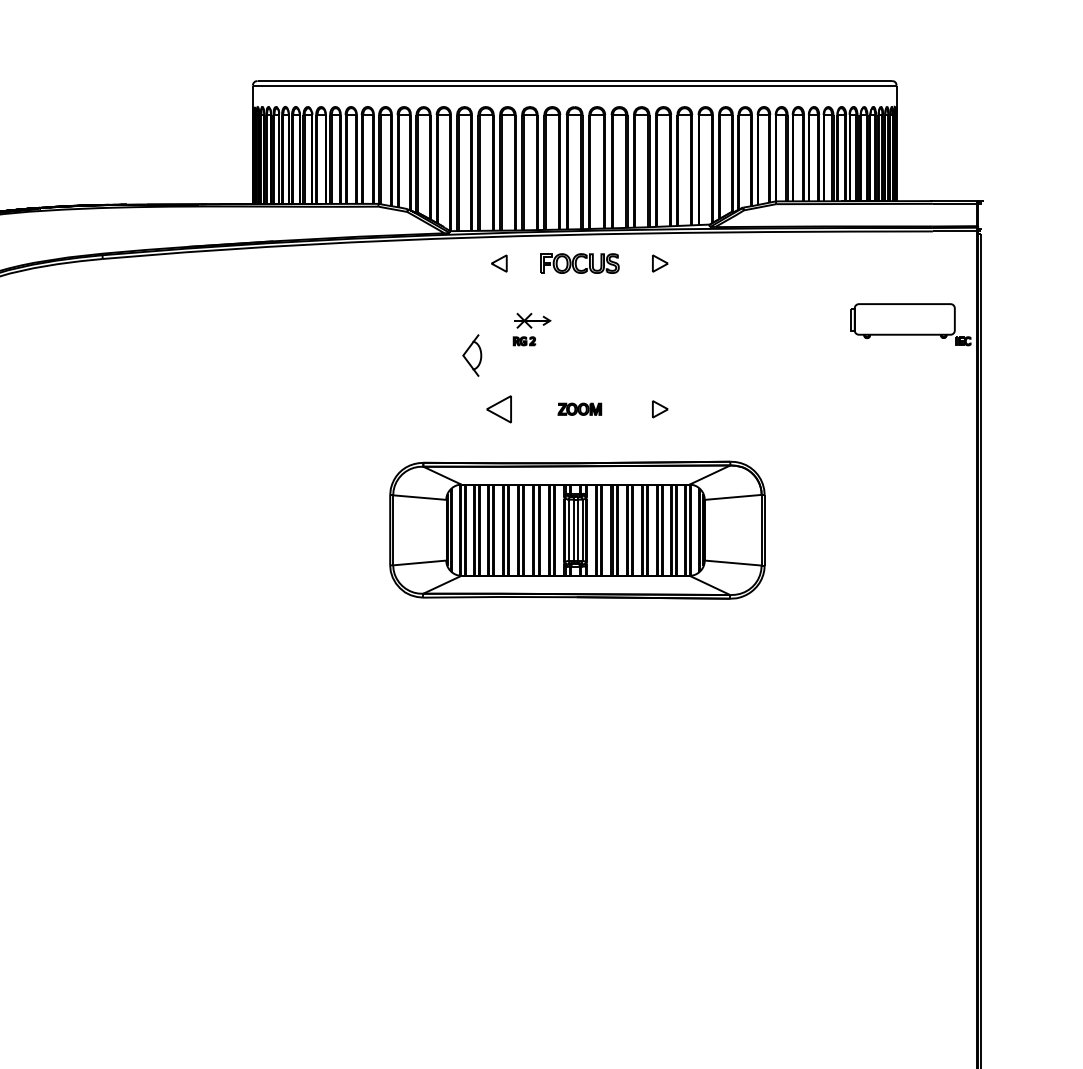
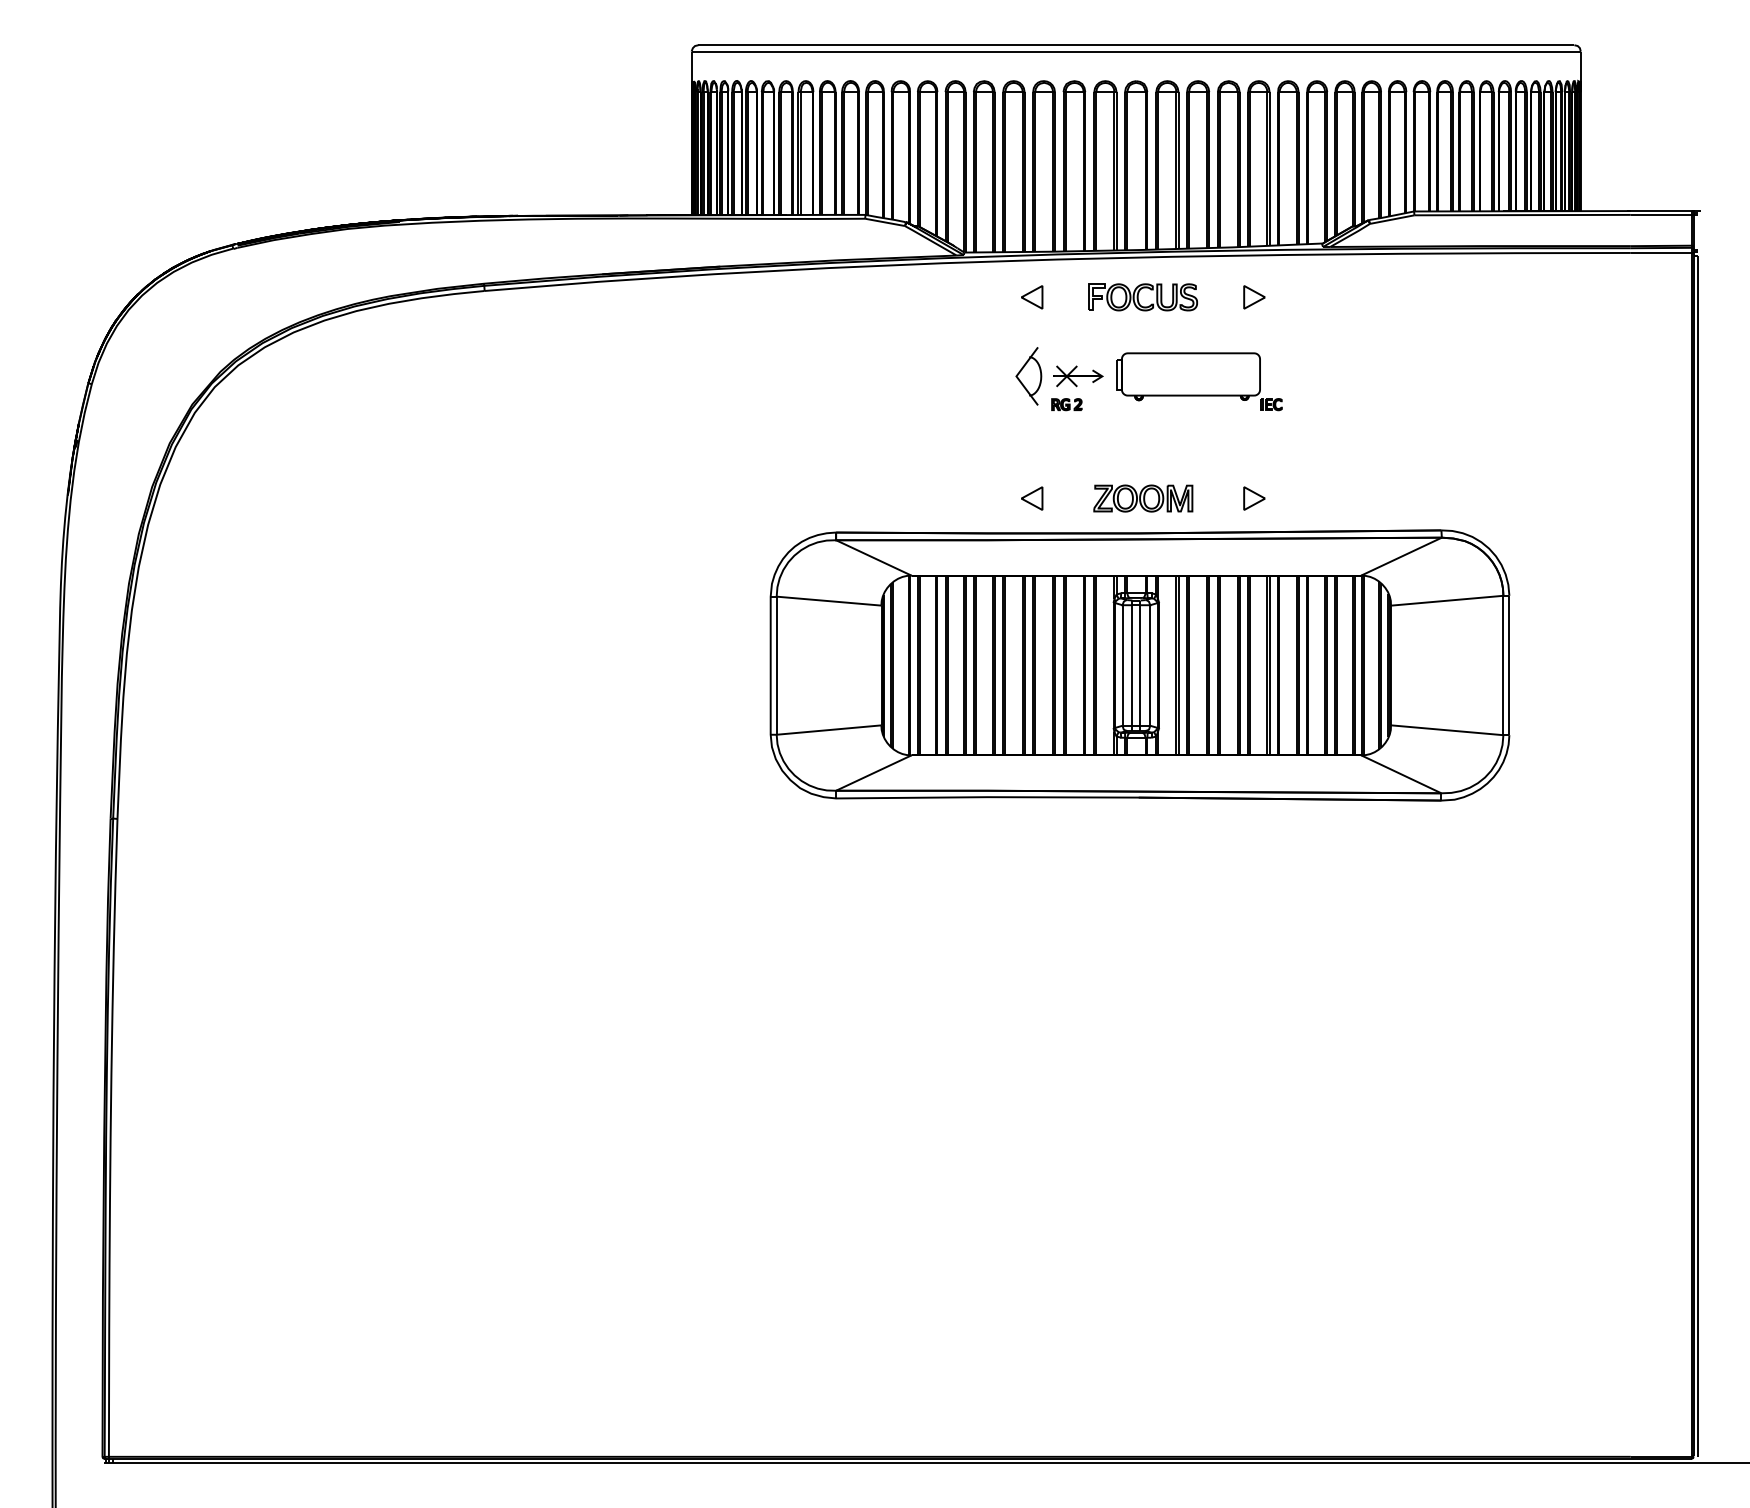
part: (910, 324) -> (1199, 381), moved
part: (472, 355) -> (1028, 376), moved
part: (499, 409) -> (1032, 498), size x0.62
part: (579, 409) -> (1143, 498), size x1.67
part: (577, 530) -> (1139, 665), size x1.43

